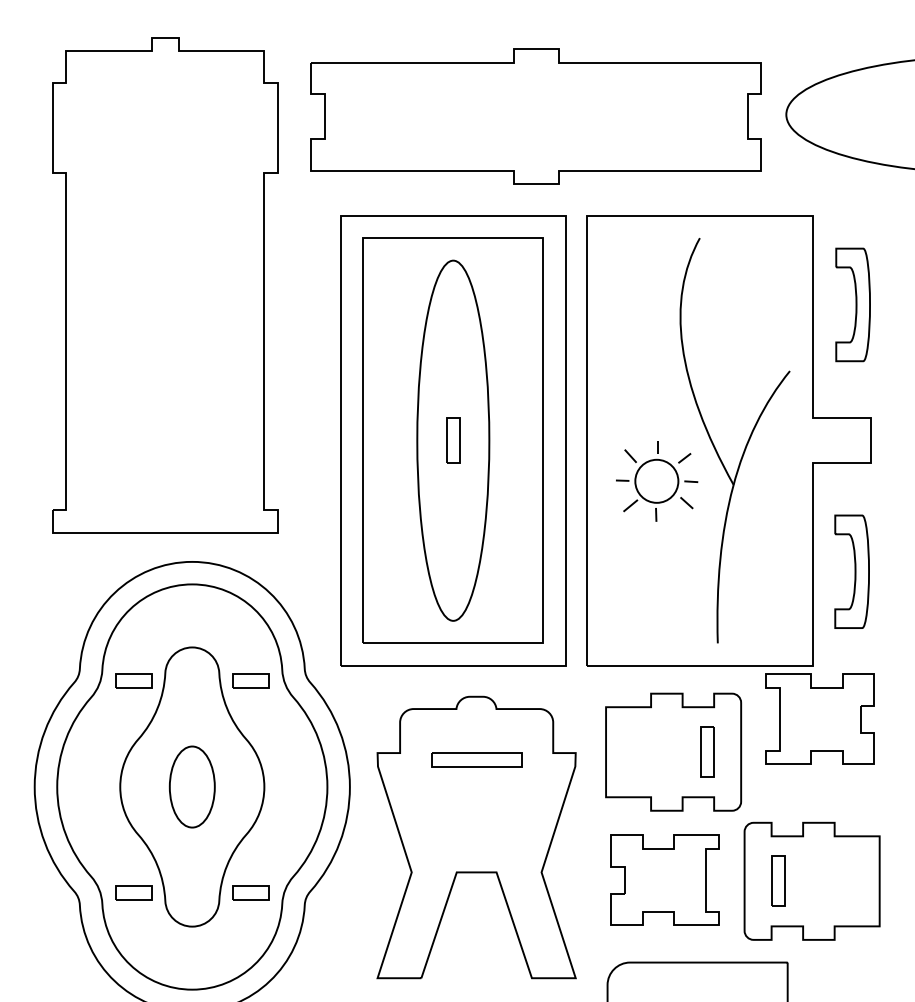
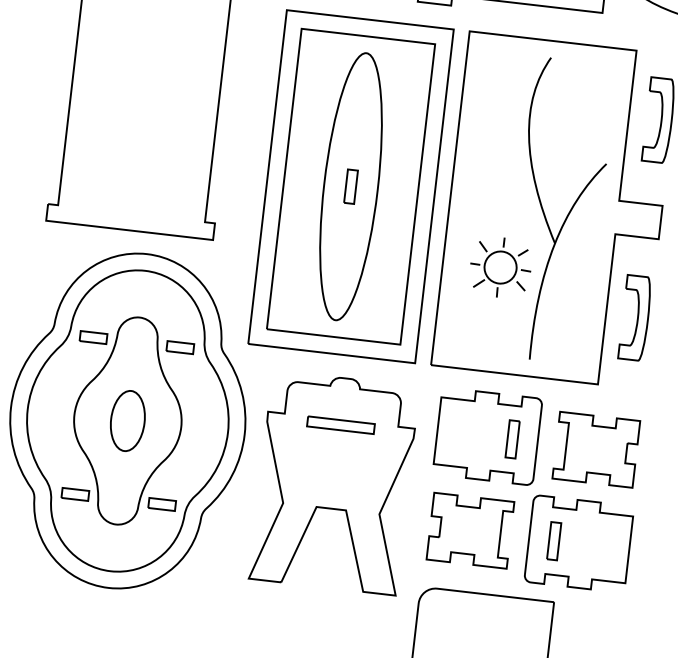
part: (657, 481) -> (501, 267), moved
part: (819, 718) -> (595, 449), moved

